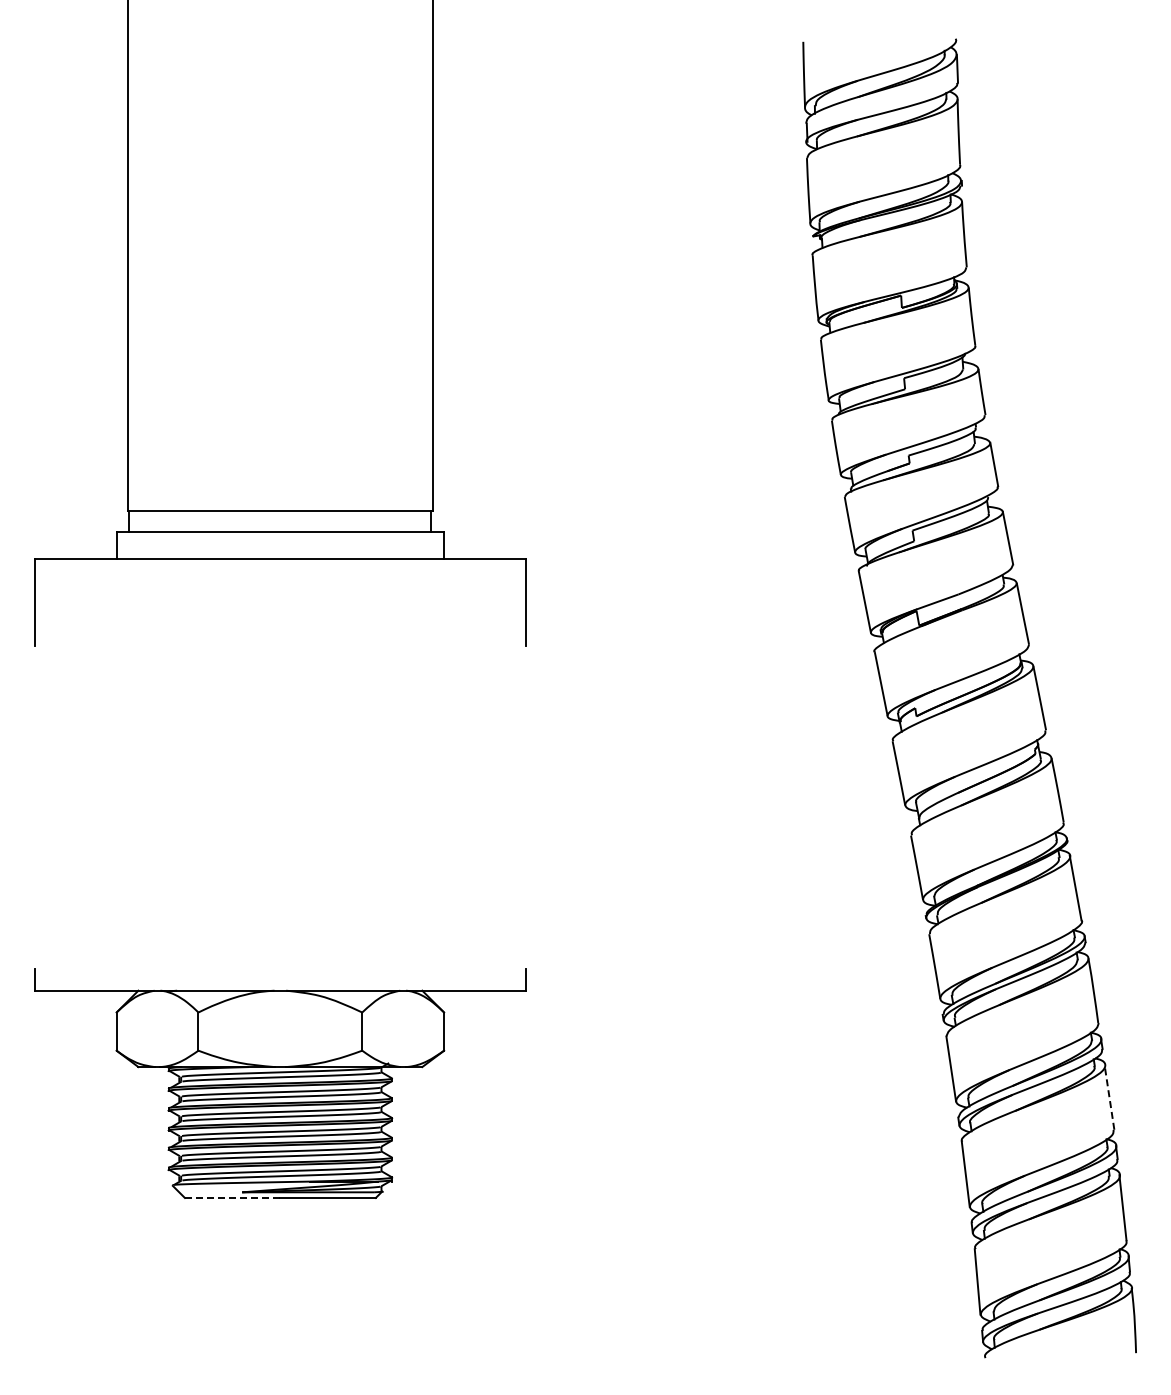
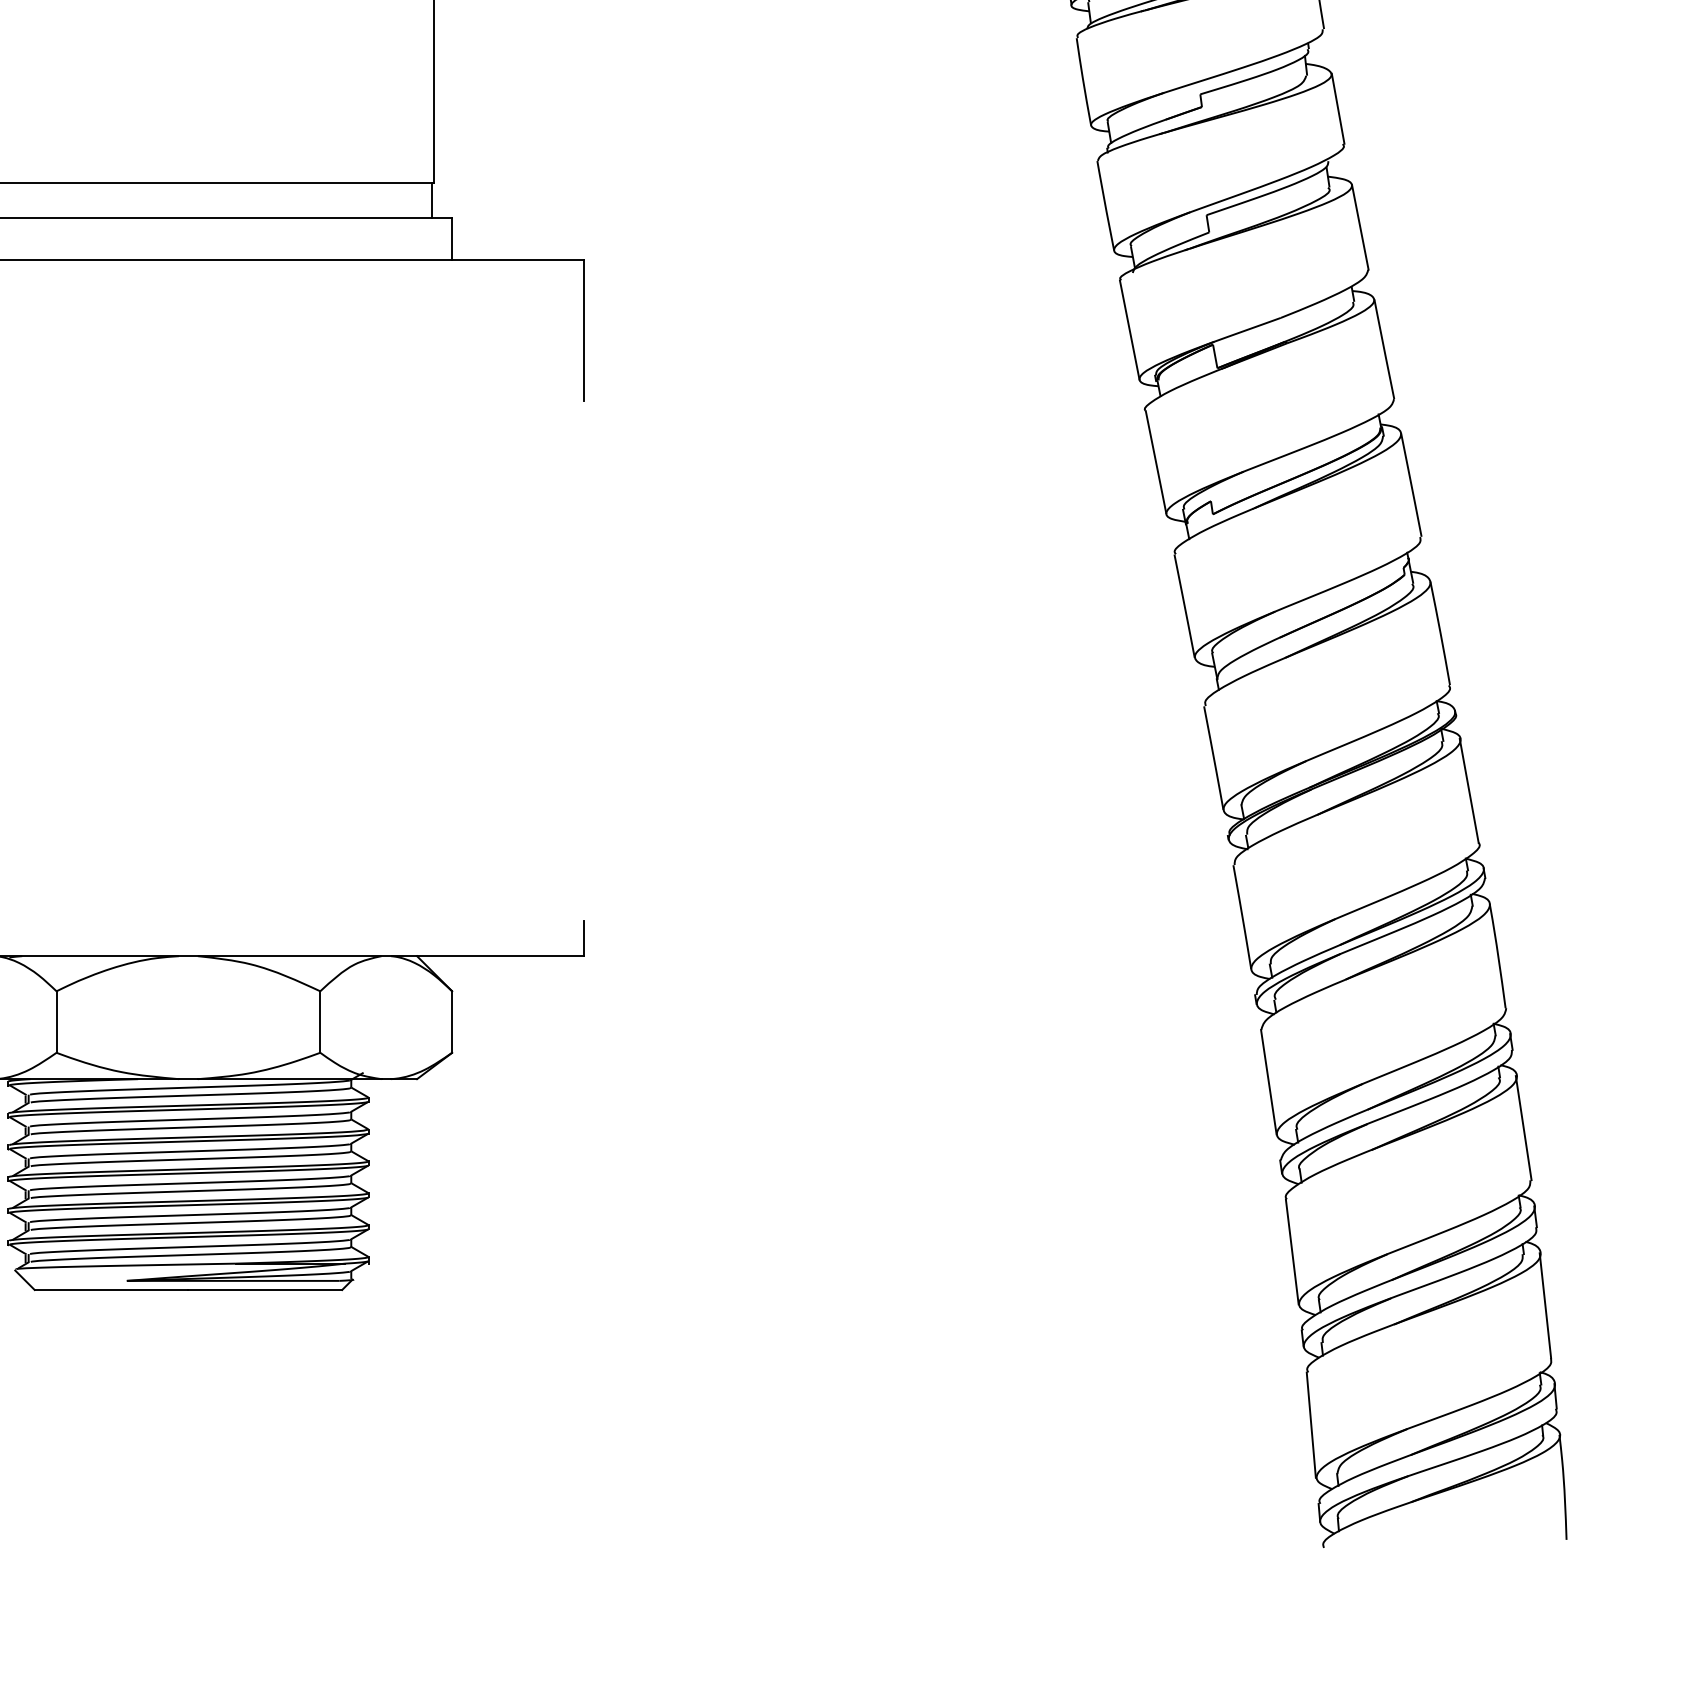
line: (1109, 1097) -> (1523, 1128), dashed -> solid
line: (232, 1197) -> (111, 1289), dashed -> solid

